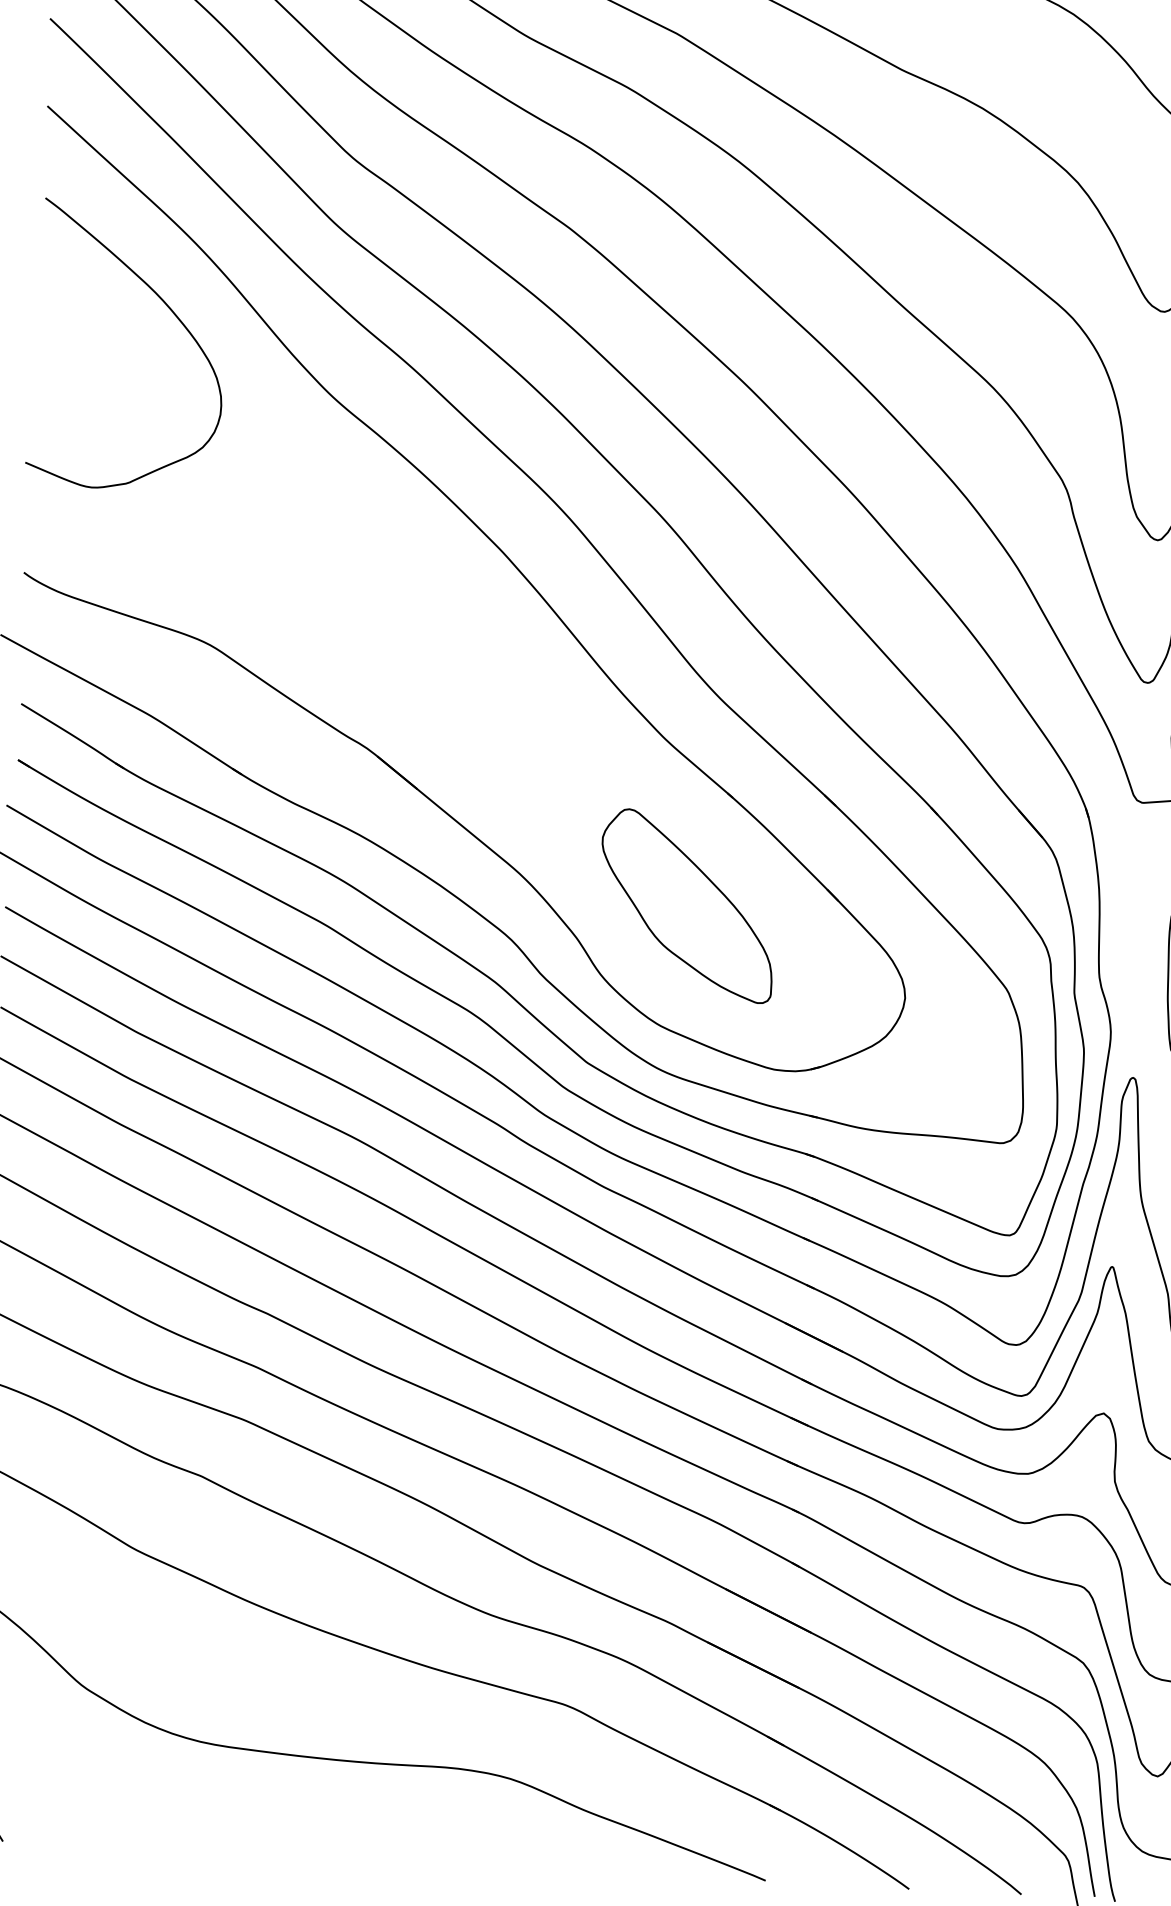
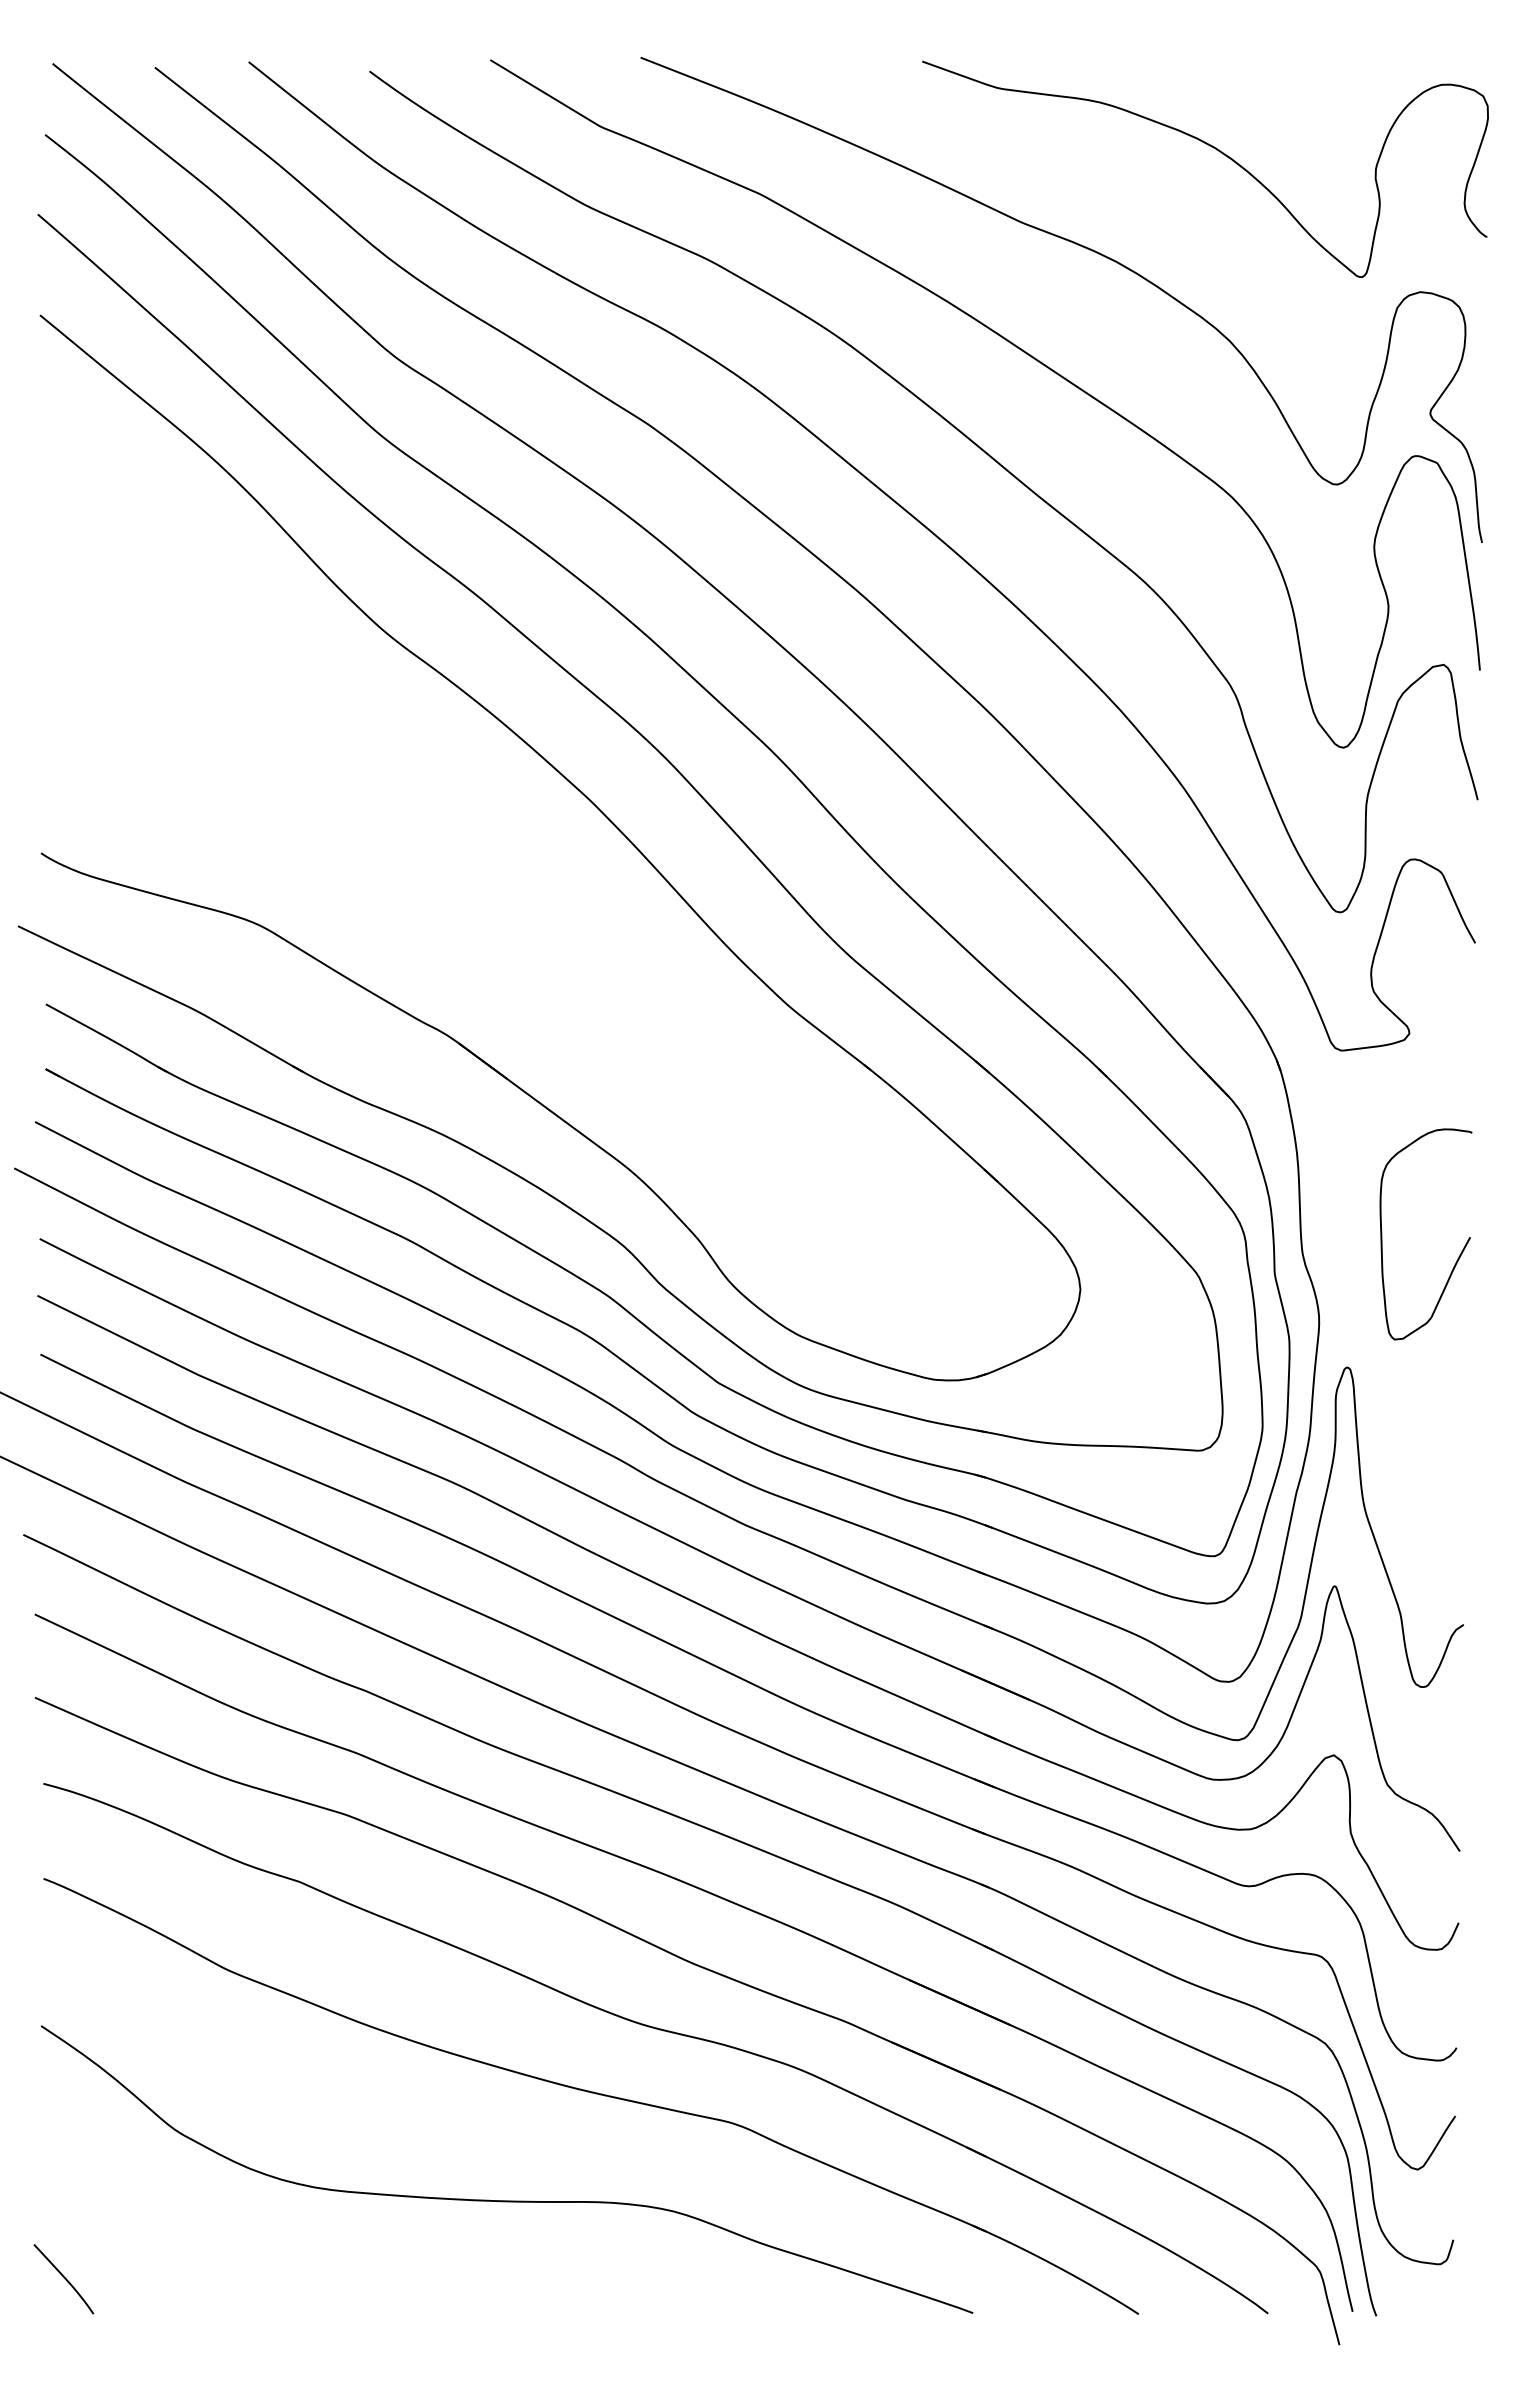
curve: (169, 309) -> (192, 541), removed
part: (687, 905) -> (824, 1196), removed

